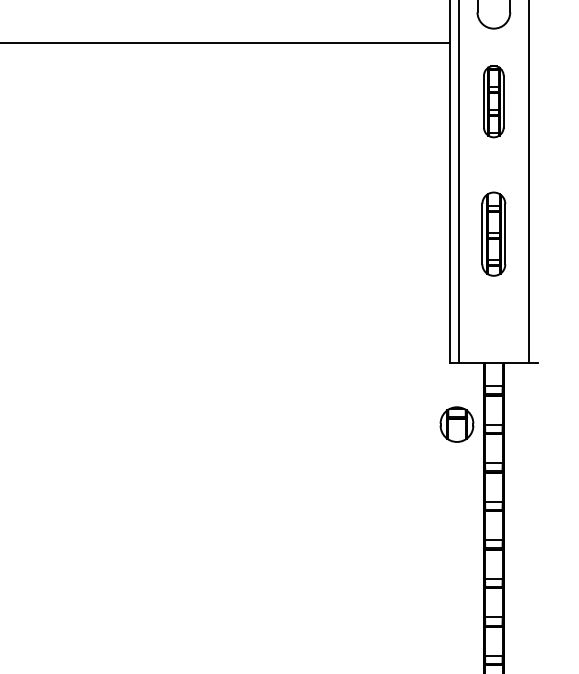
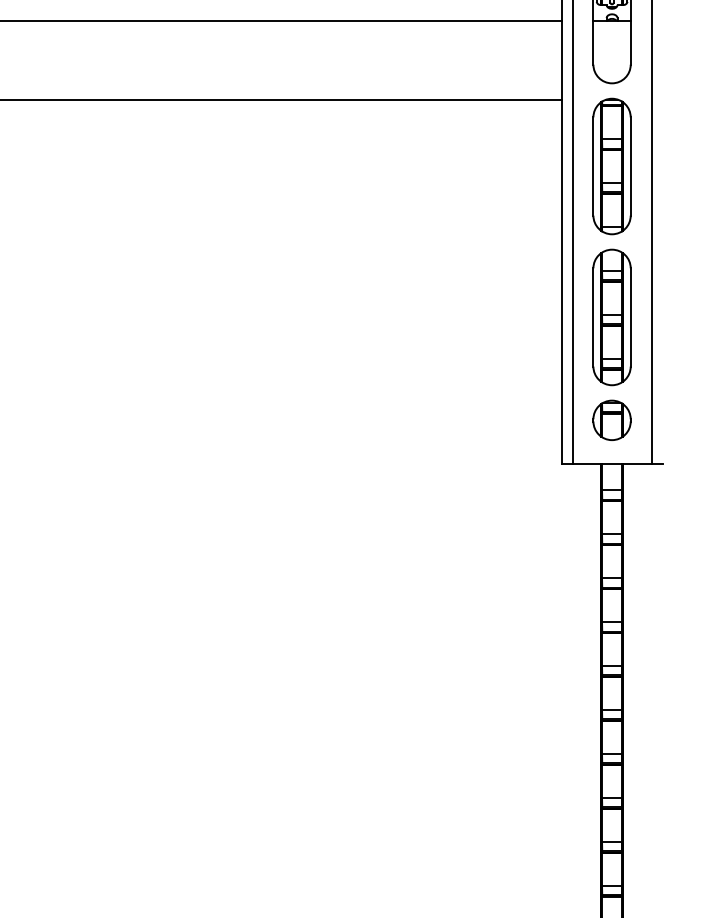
part: (493, 101) -> (611, 166), size x1.67
part: (493, 234) -> (611, 317), size x1.43
part: (456, 423) -> (611, 419), moved

